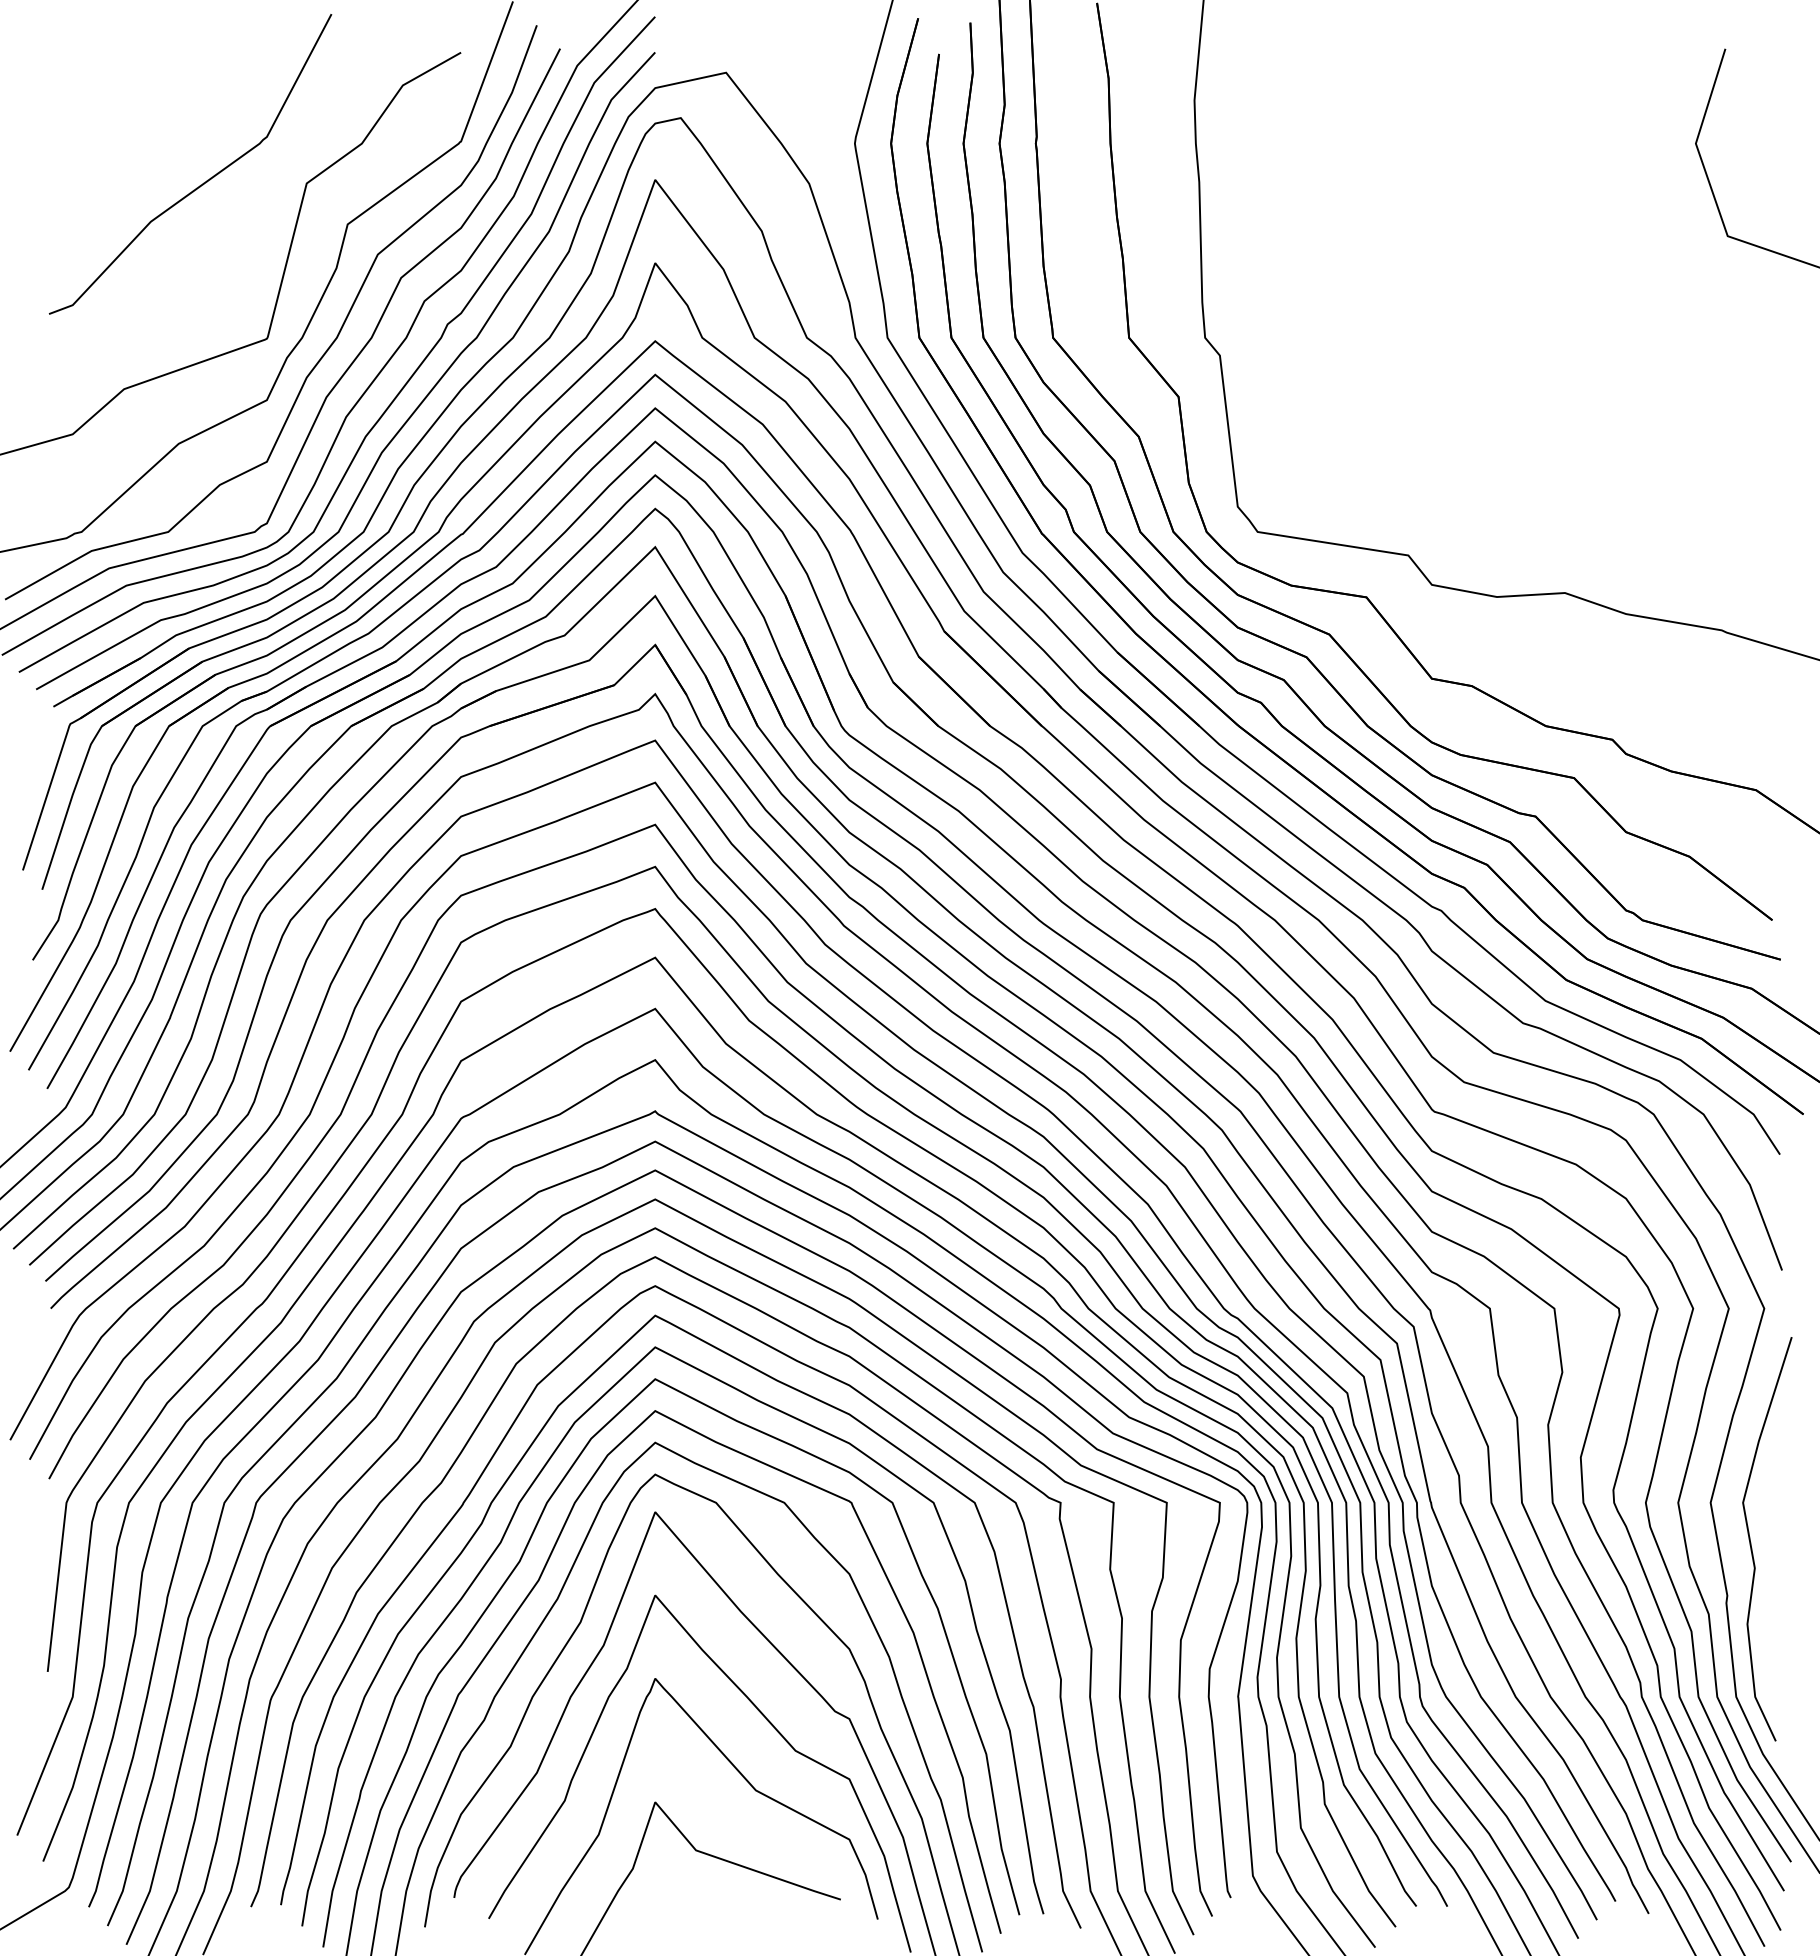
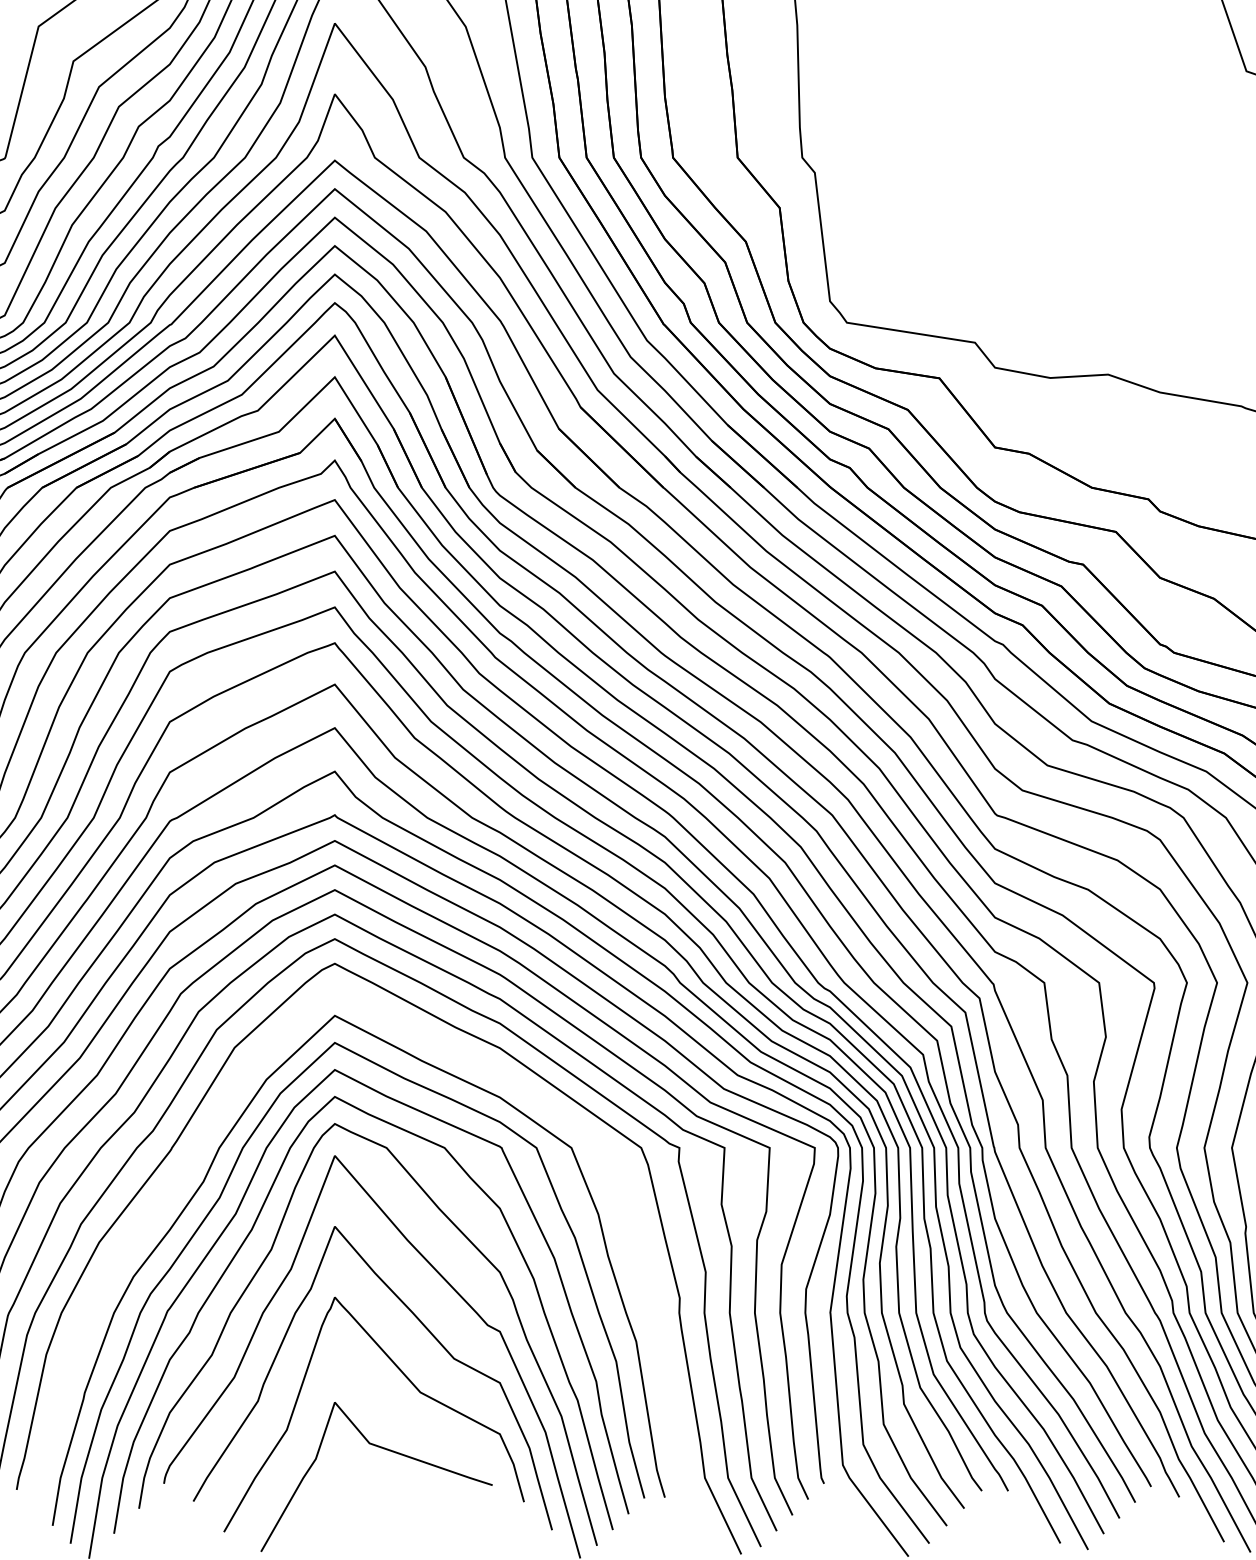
curve: (485, 1518) -> (190, 1161), removed

